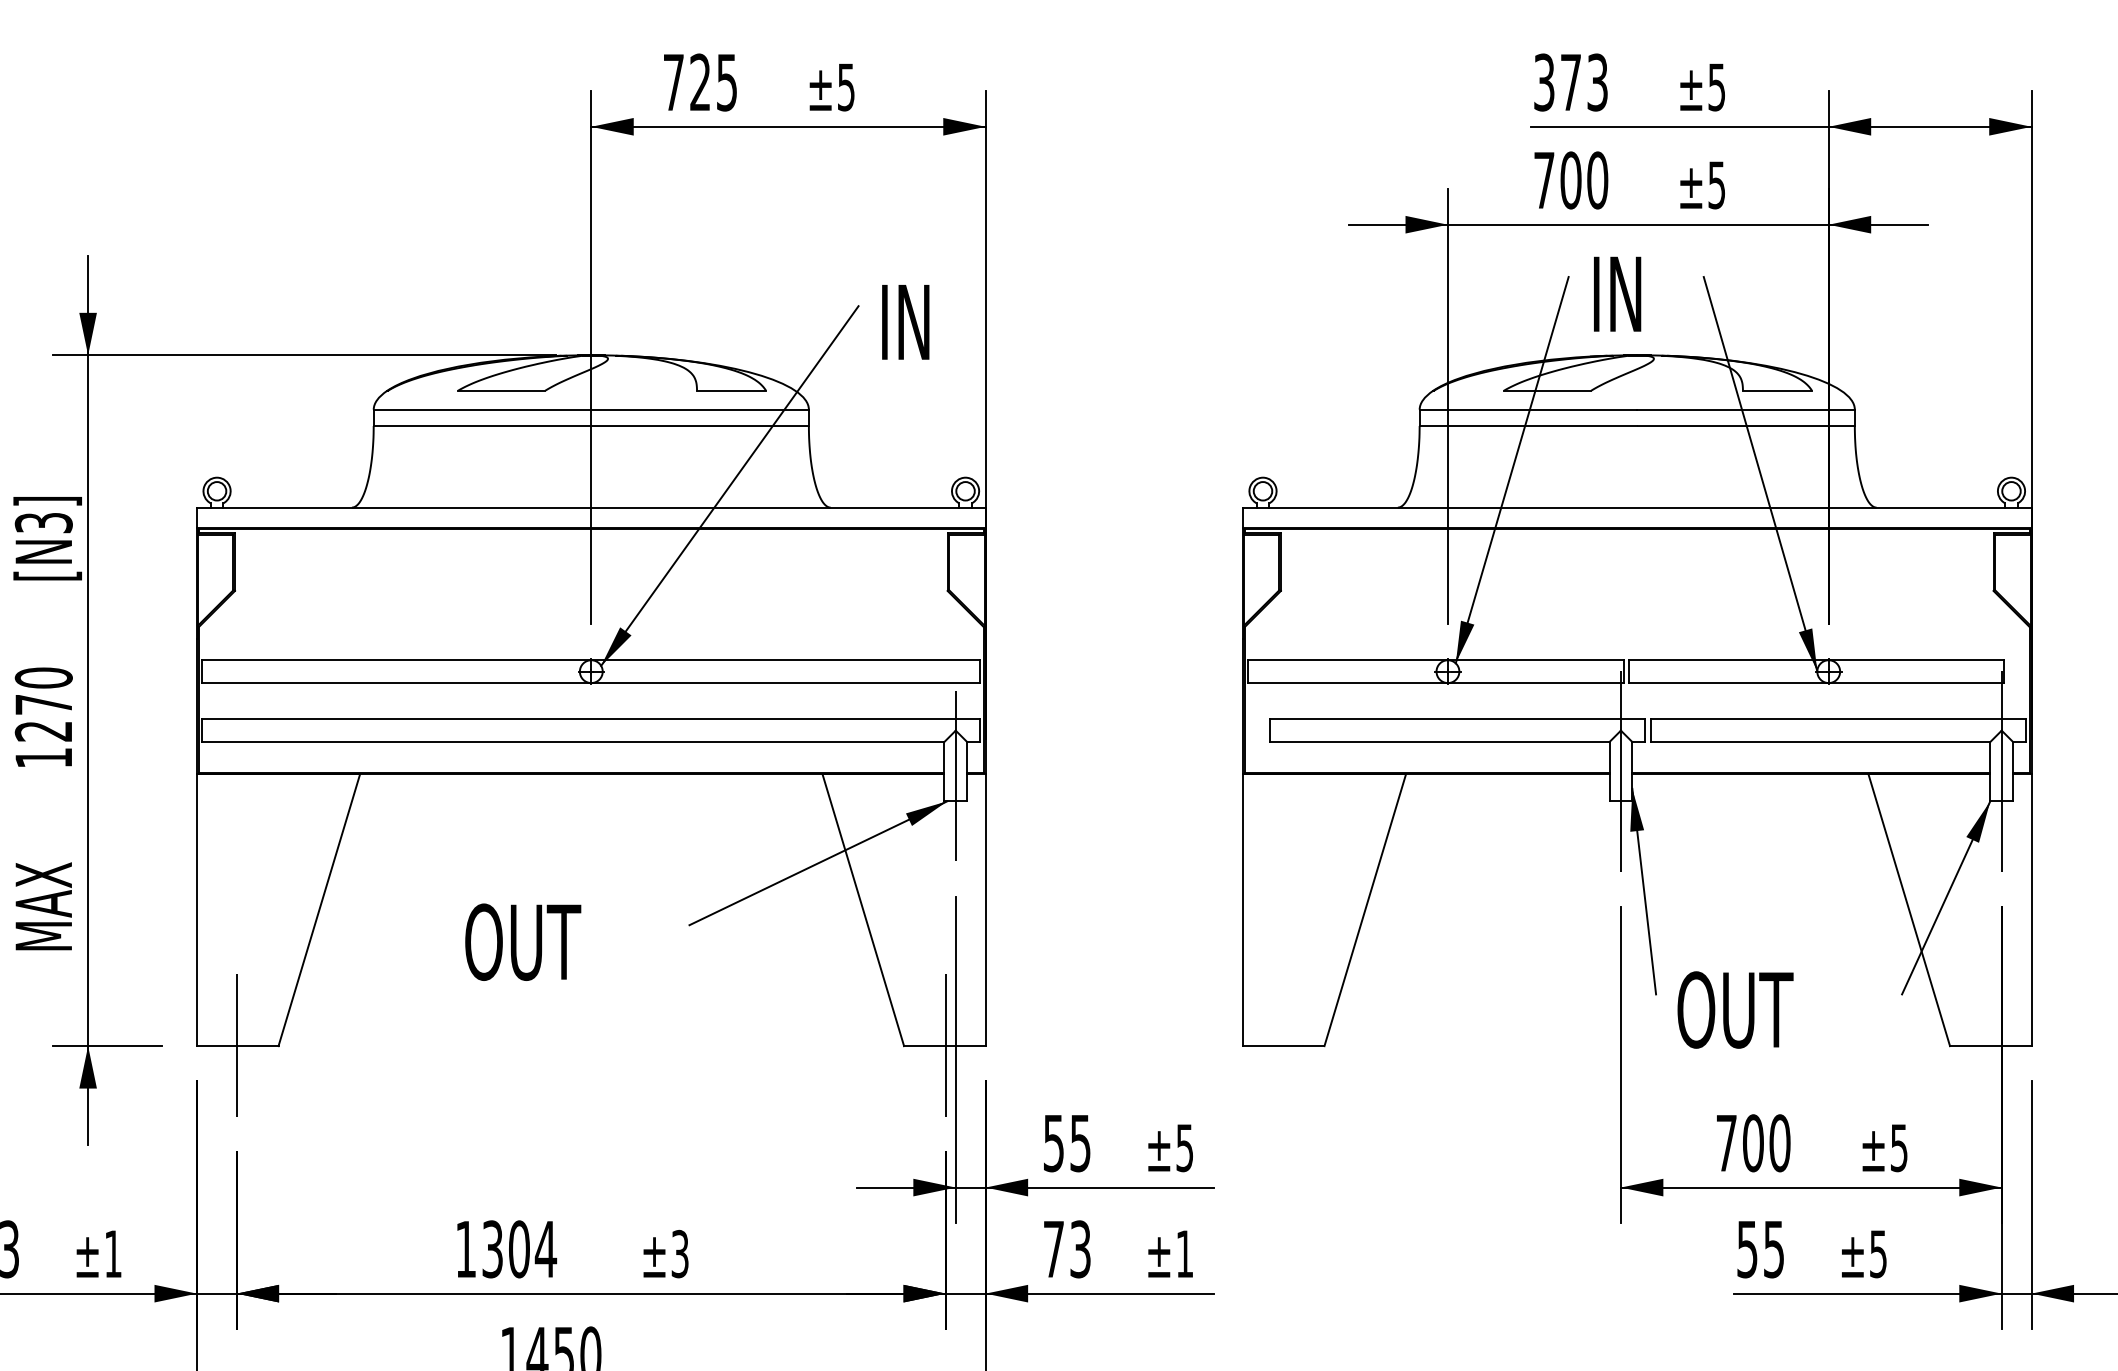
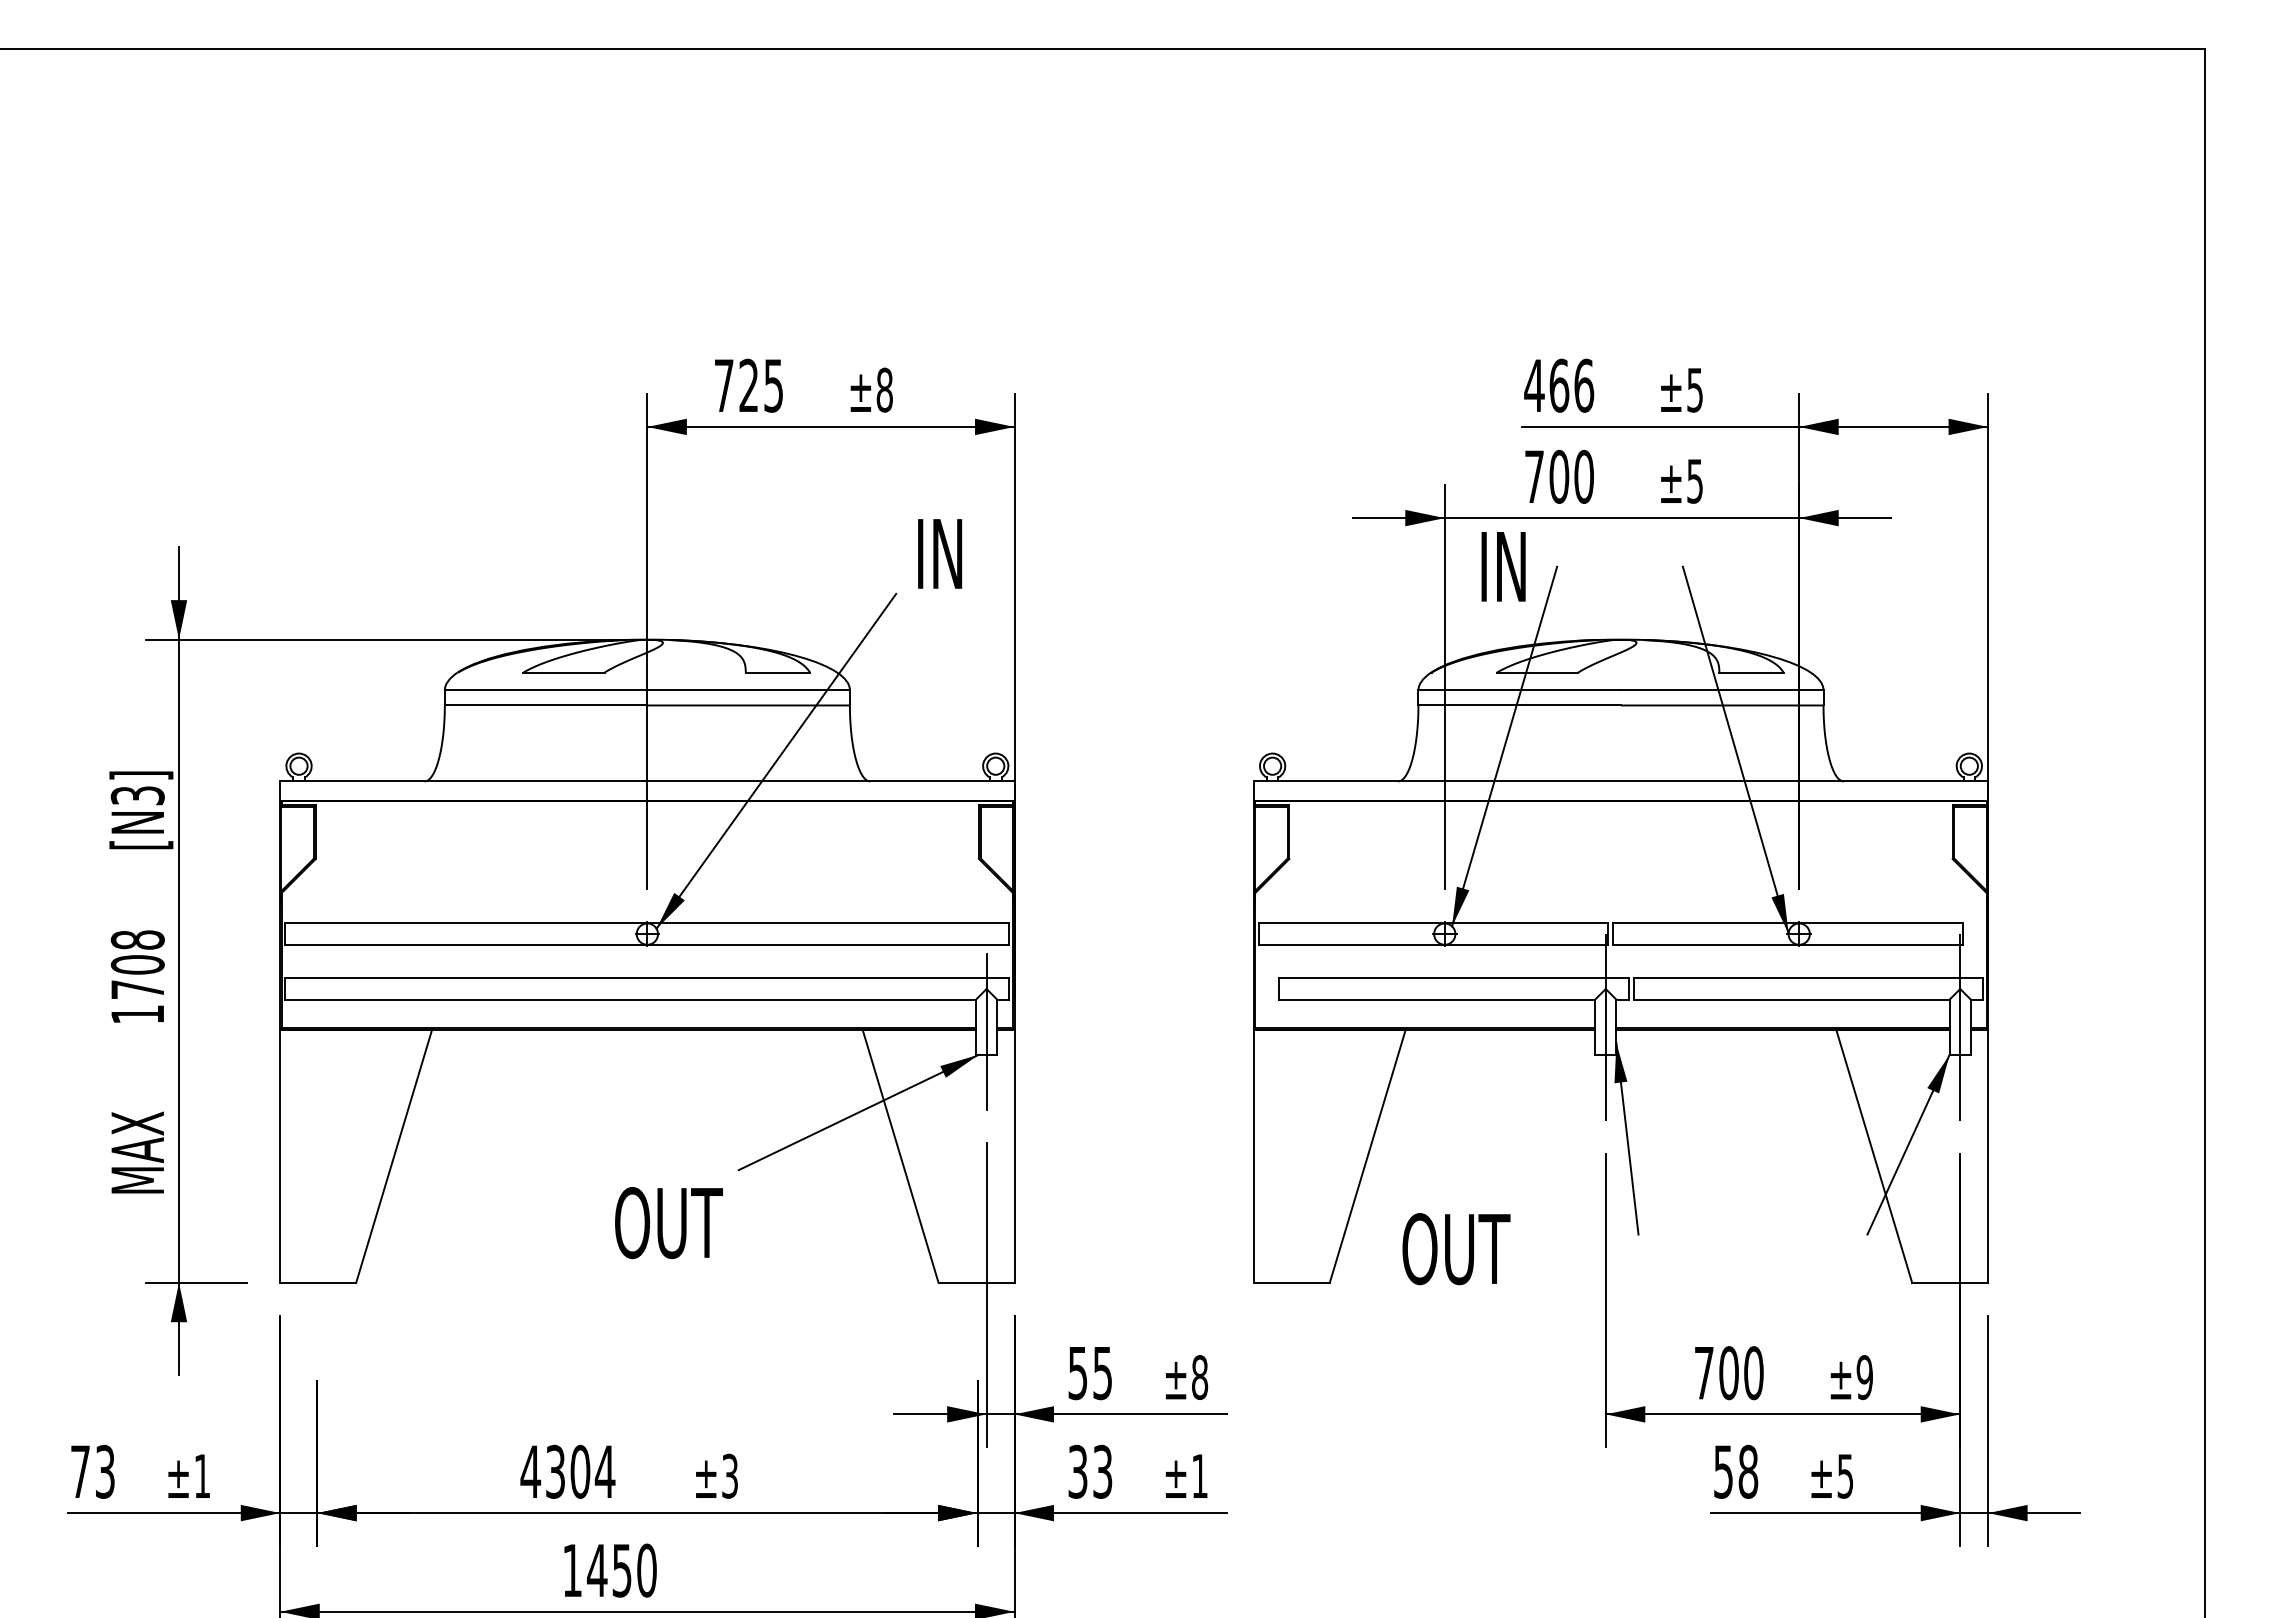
text: (1571, 82) -> (1559, 385), 373 -> 466
text: (846, 86) -> (884, 389), ±5 -> ±8
text: (1617, 293) -> (1503, 566), moved
text: (906, 321) -> (940, 553), moved
text: (43, 704) -> (137, 964), 1270 -> 1708
text: (522, 942) -> (668, 1223), moved
text: (1735, 1010) -> (1456, 1249), moved
line: (236, 1044) -> (317, 1281), removed
line: (945, 1044) -> (977, 1281), removed
text: (1185, 1147) -> (1200, 1377), ±5 -> ±8
text: (1898, 1147) -> (1864, 1377), ±5 -> ±9
text: (465, 1248) -> (530, 1471), 1304 -> 4304
text: (1053, 1248) -> (1077, 1471), 73 -> 33
text: (1774, 1248) -> (1748, 1471), 55 -> 58

